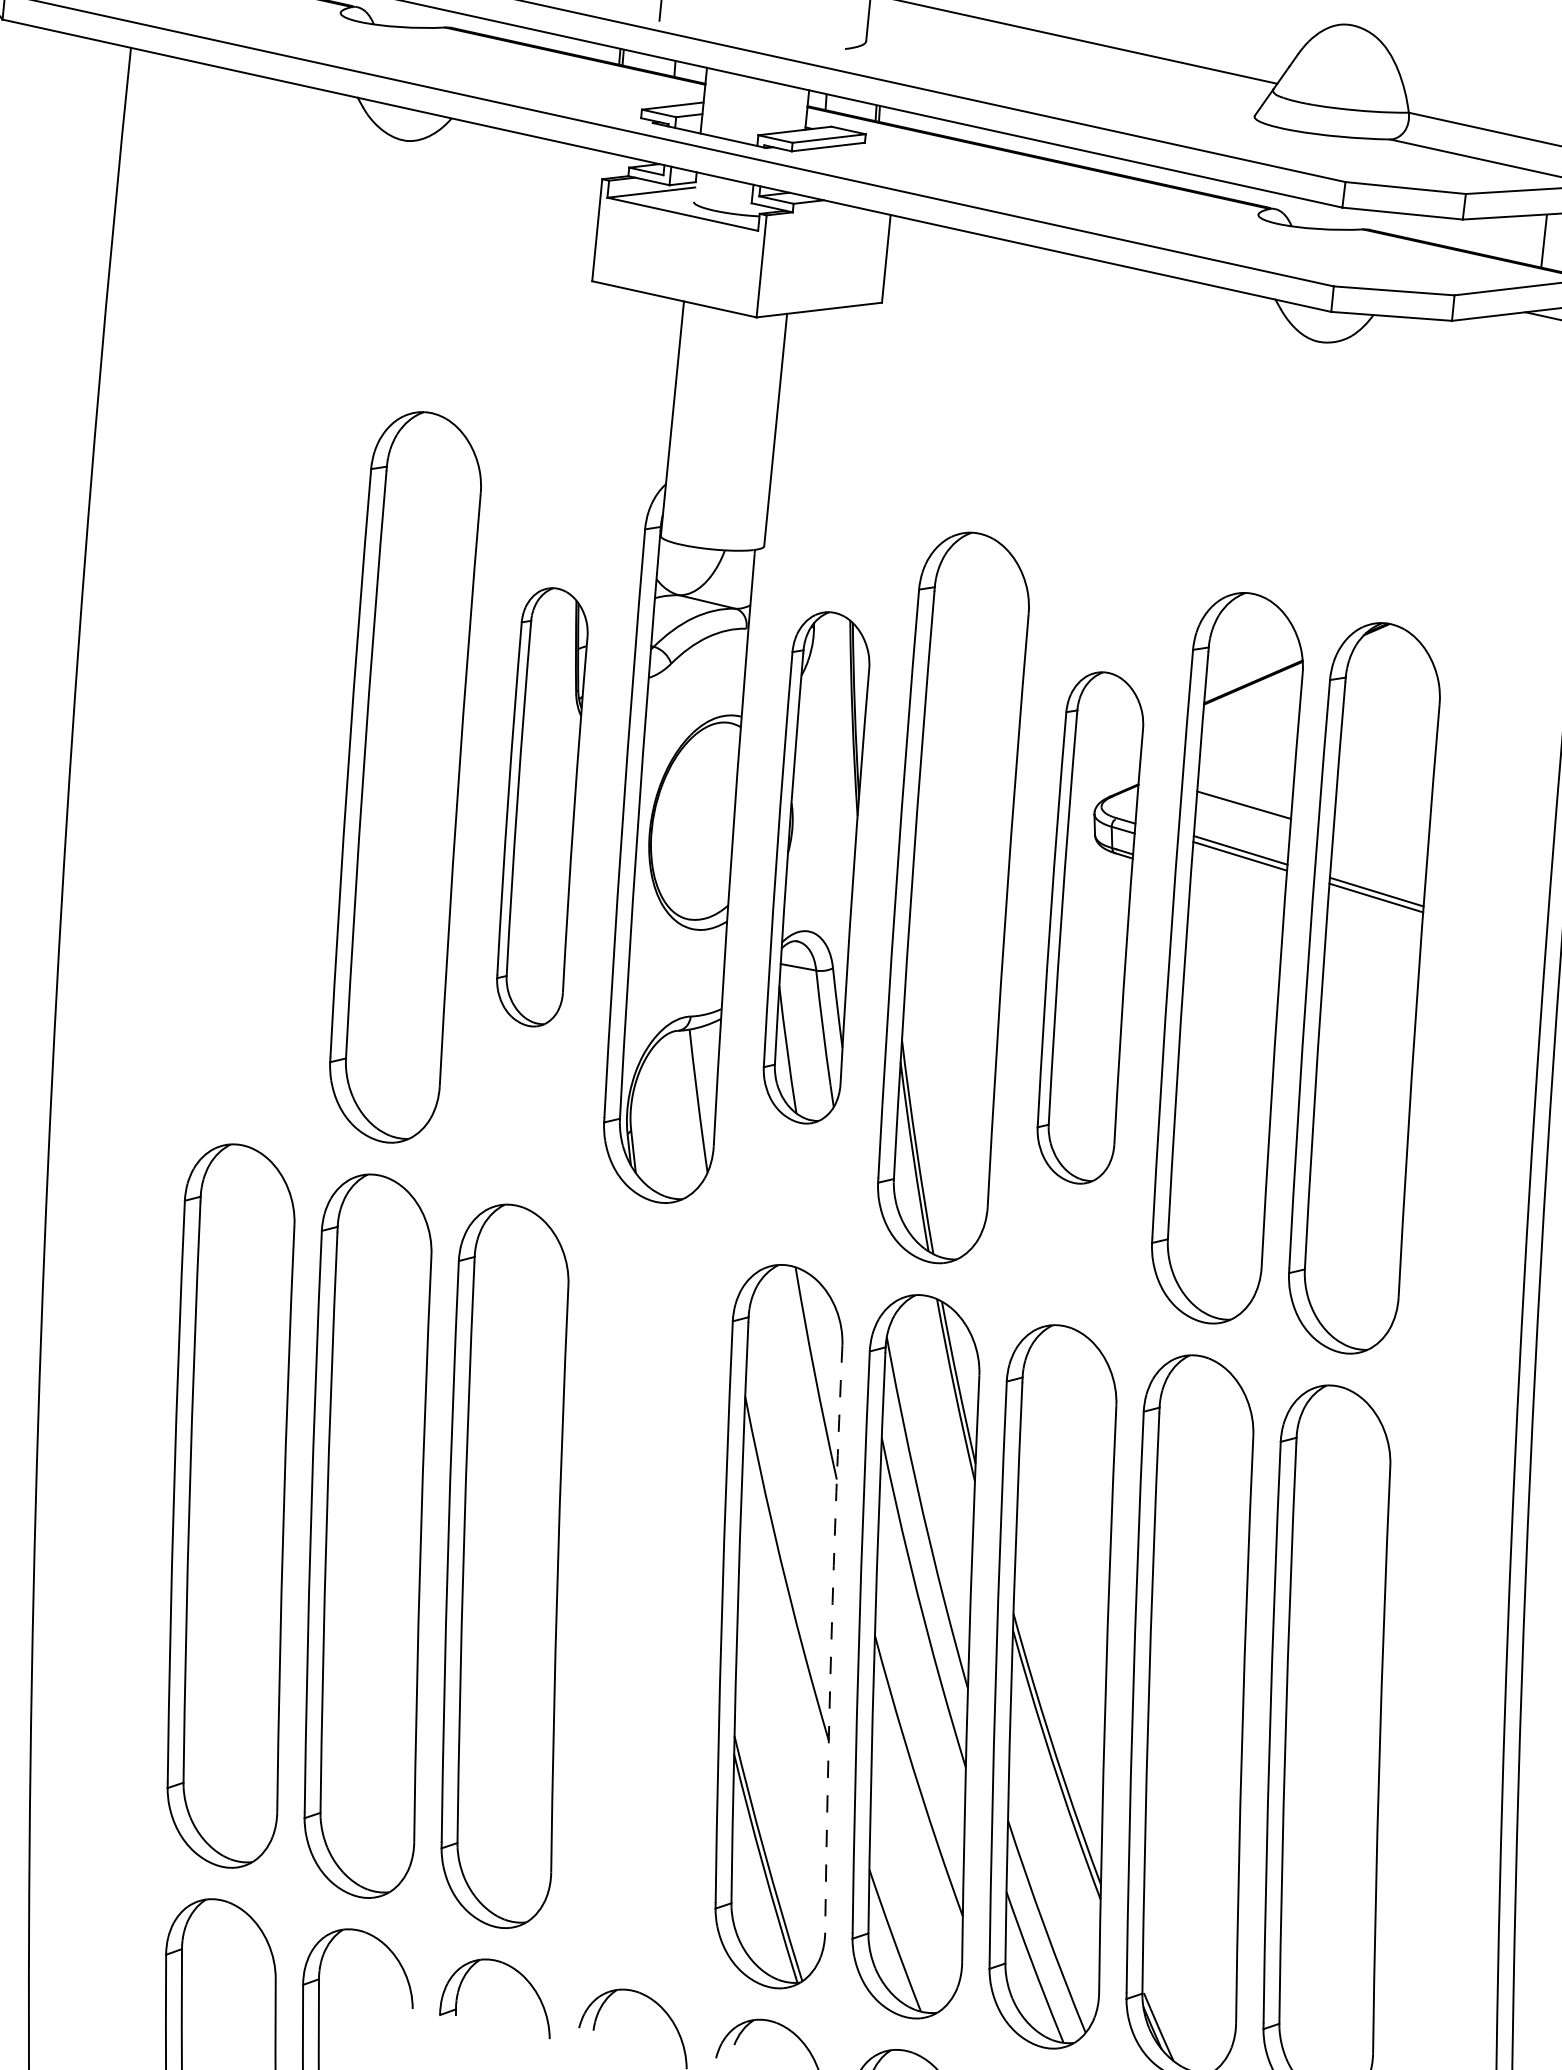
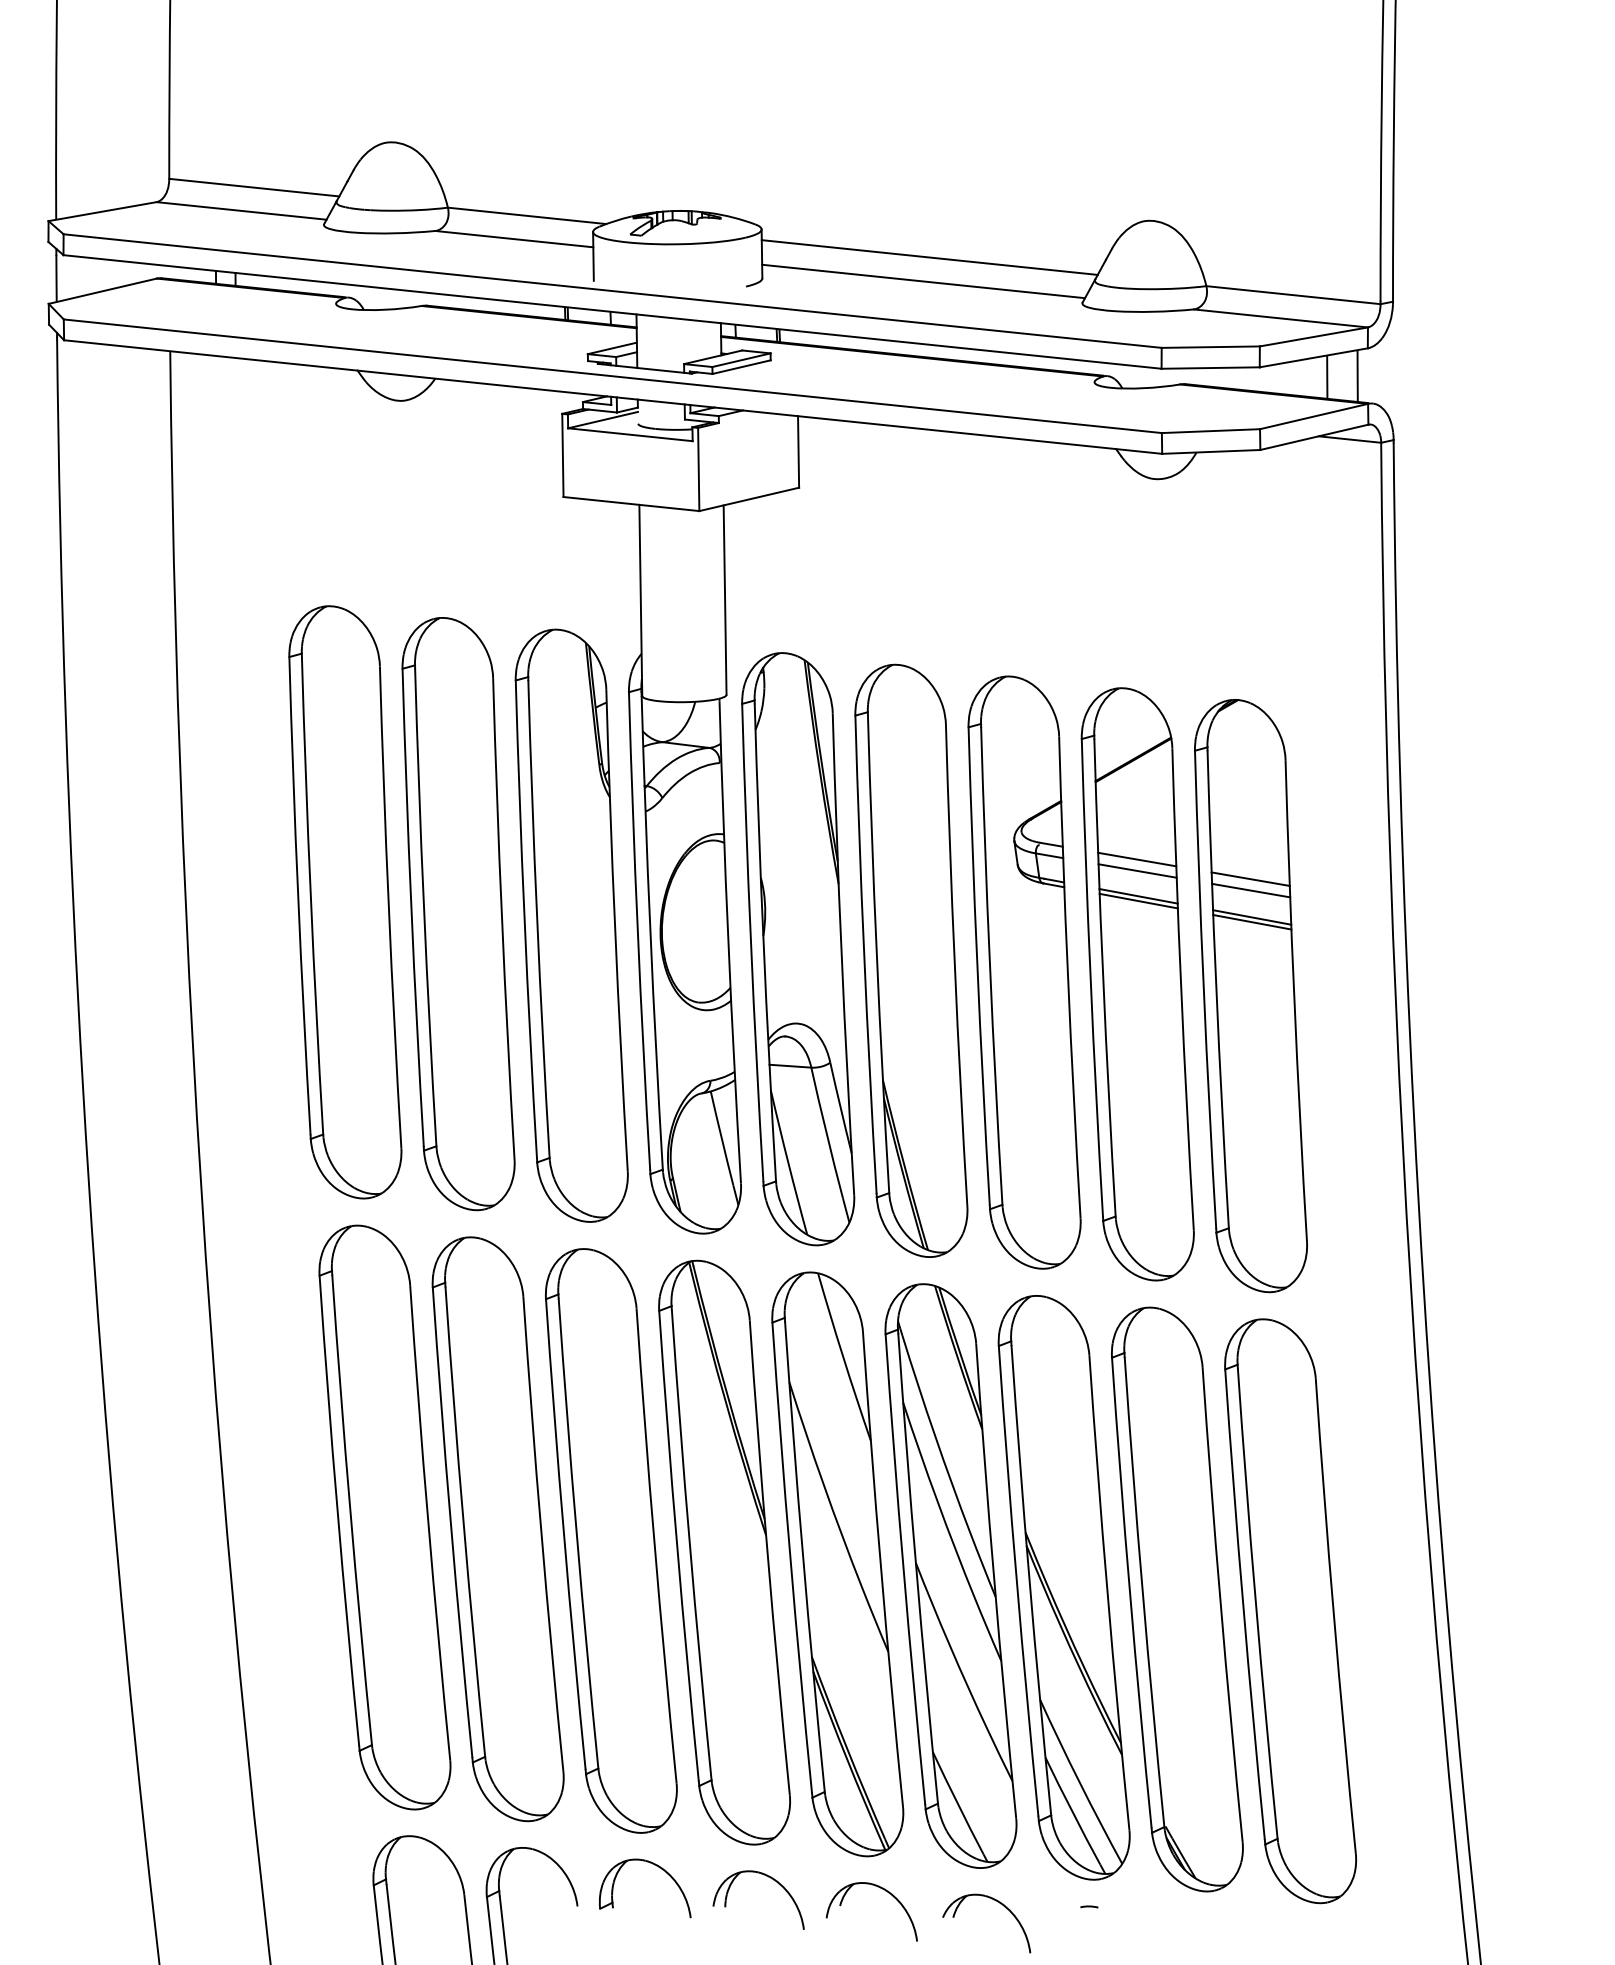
line: (1063, 67) -> (923, 281), added
part: (268, 747) -> (345, 902), added
part: (542, 807) -> (571, 925), size x1.67
line: (1242, 818) -> (1137, 870), added
line: (1380, 844) -> (1250, 878), added
line: (1379, 859) -> (1251, 890), added
part: (816, 868) -> (798, 949), size x1.43
part: (1090, 927) -> (1024, 972), size x1.43
part: (642, 1596) -> (724, 1552), added
arc: (831, 1638) -> (881, 1569), dashed -> solid

